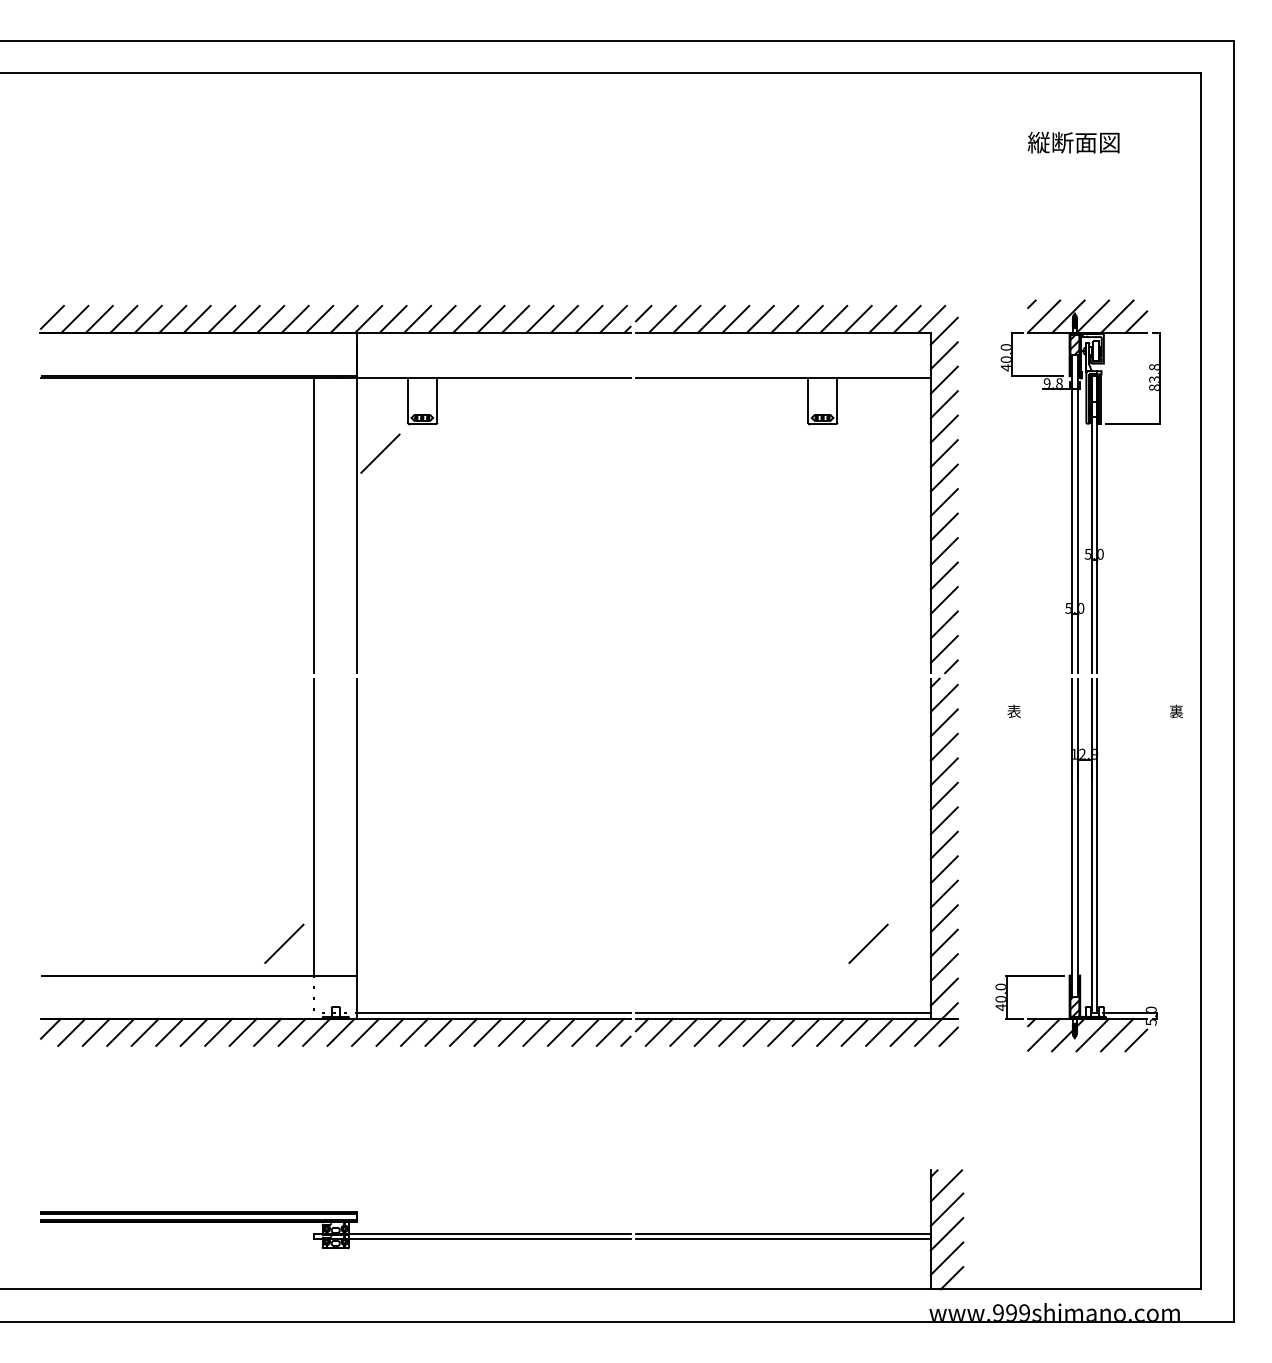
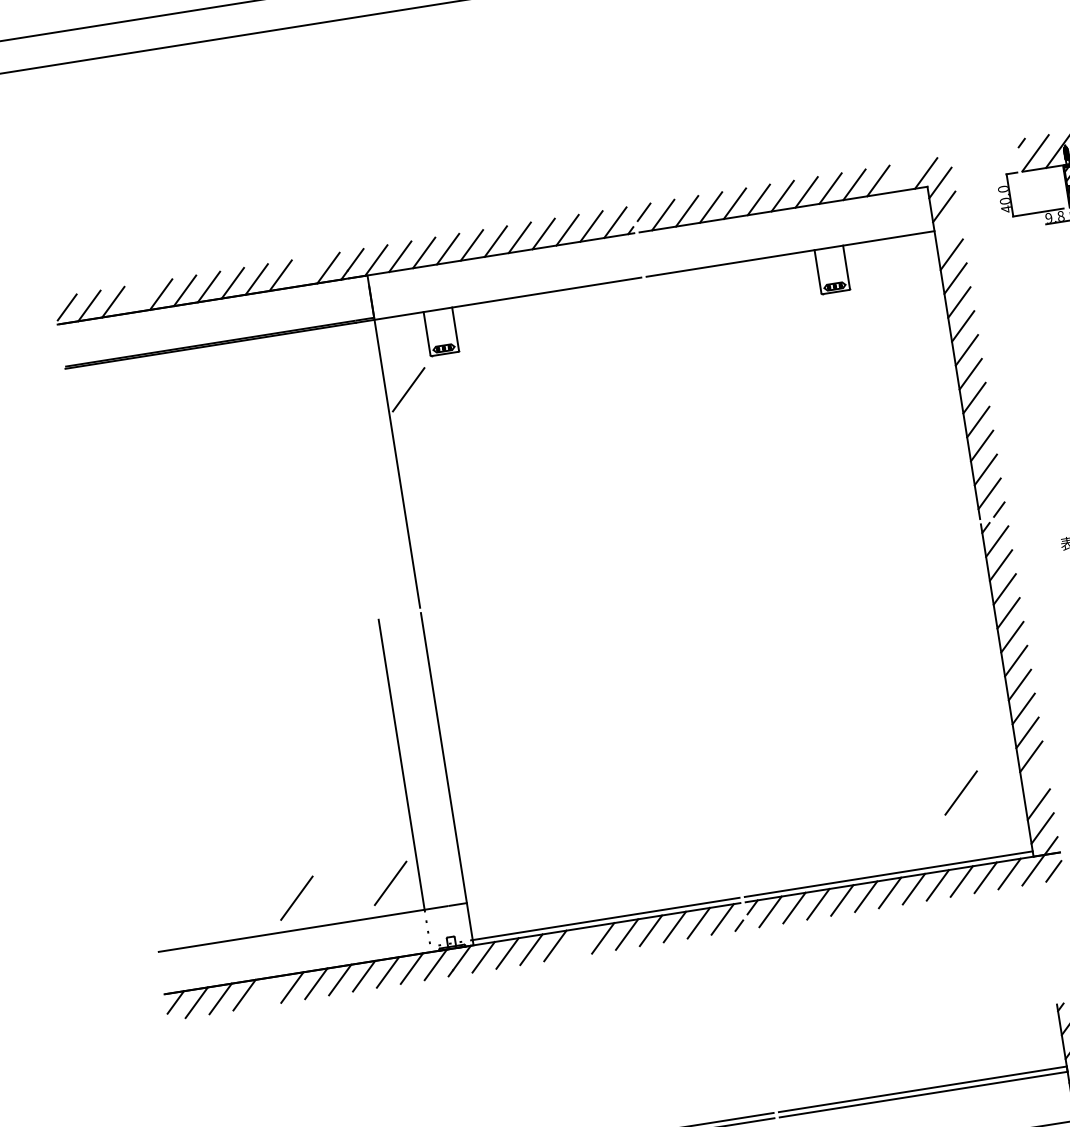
line: (123, 318) -> (136, 297), removed
line: (294, 318) -> (303, 271), removed
line: (906, 318) -> (901, 176), removed
line: (943, 379) -> (947, 230), removed
line: (314, 525) -> (355, 470), removed
line: (943, 942) -> (1034, 780), removed
line: (188, 943) -> (296, 897), added
line: (144, 1031) -> (267, 990), removed
line: (463, 1031) -> (579, 941), removed

